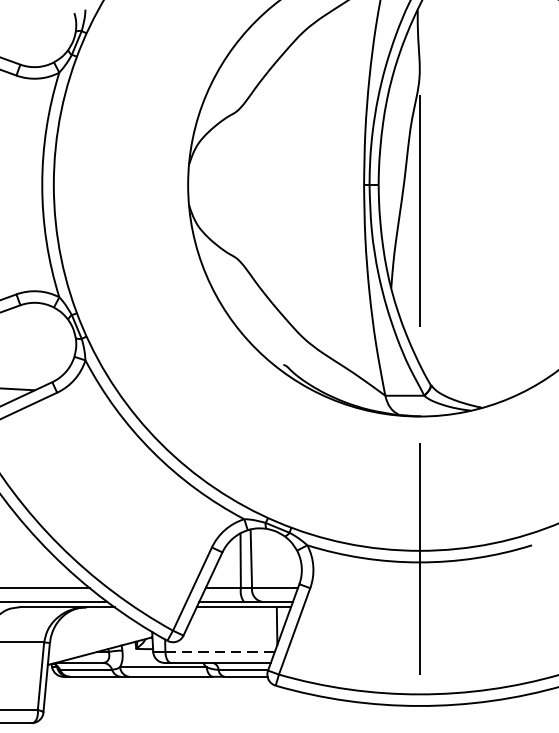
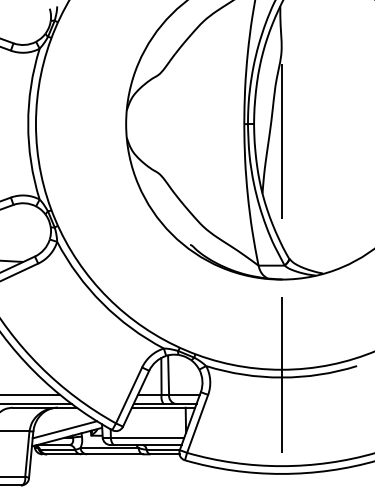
line: (96, 639) -> (64, 429), added
line: (219, 651) -> (147, 437), dashed -> solid

